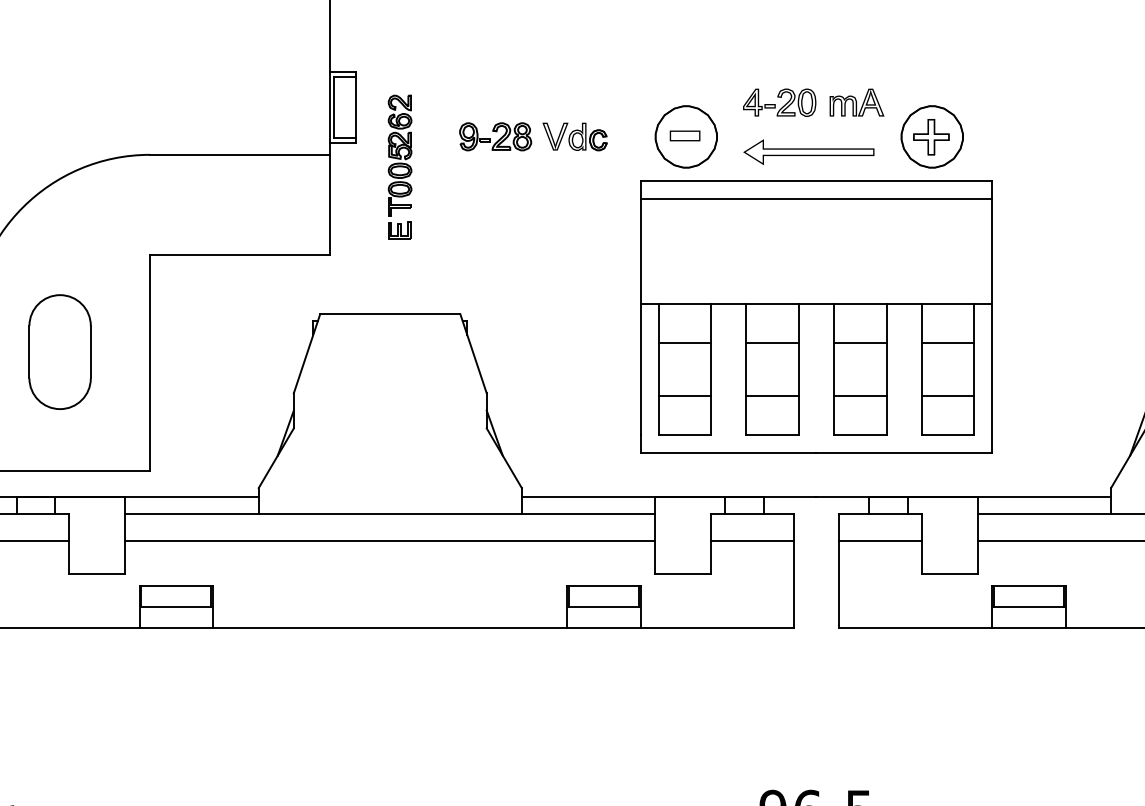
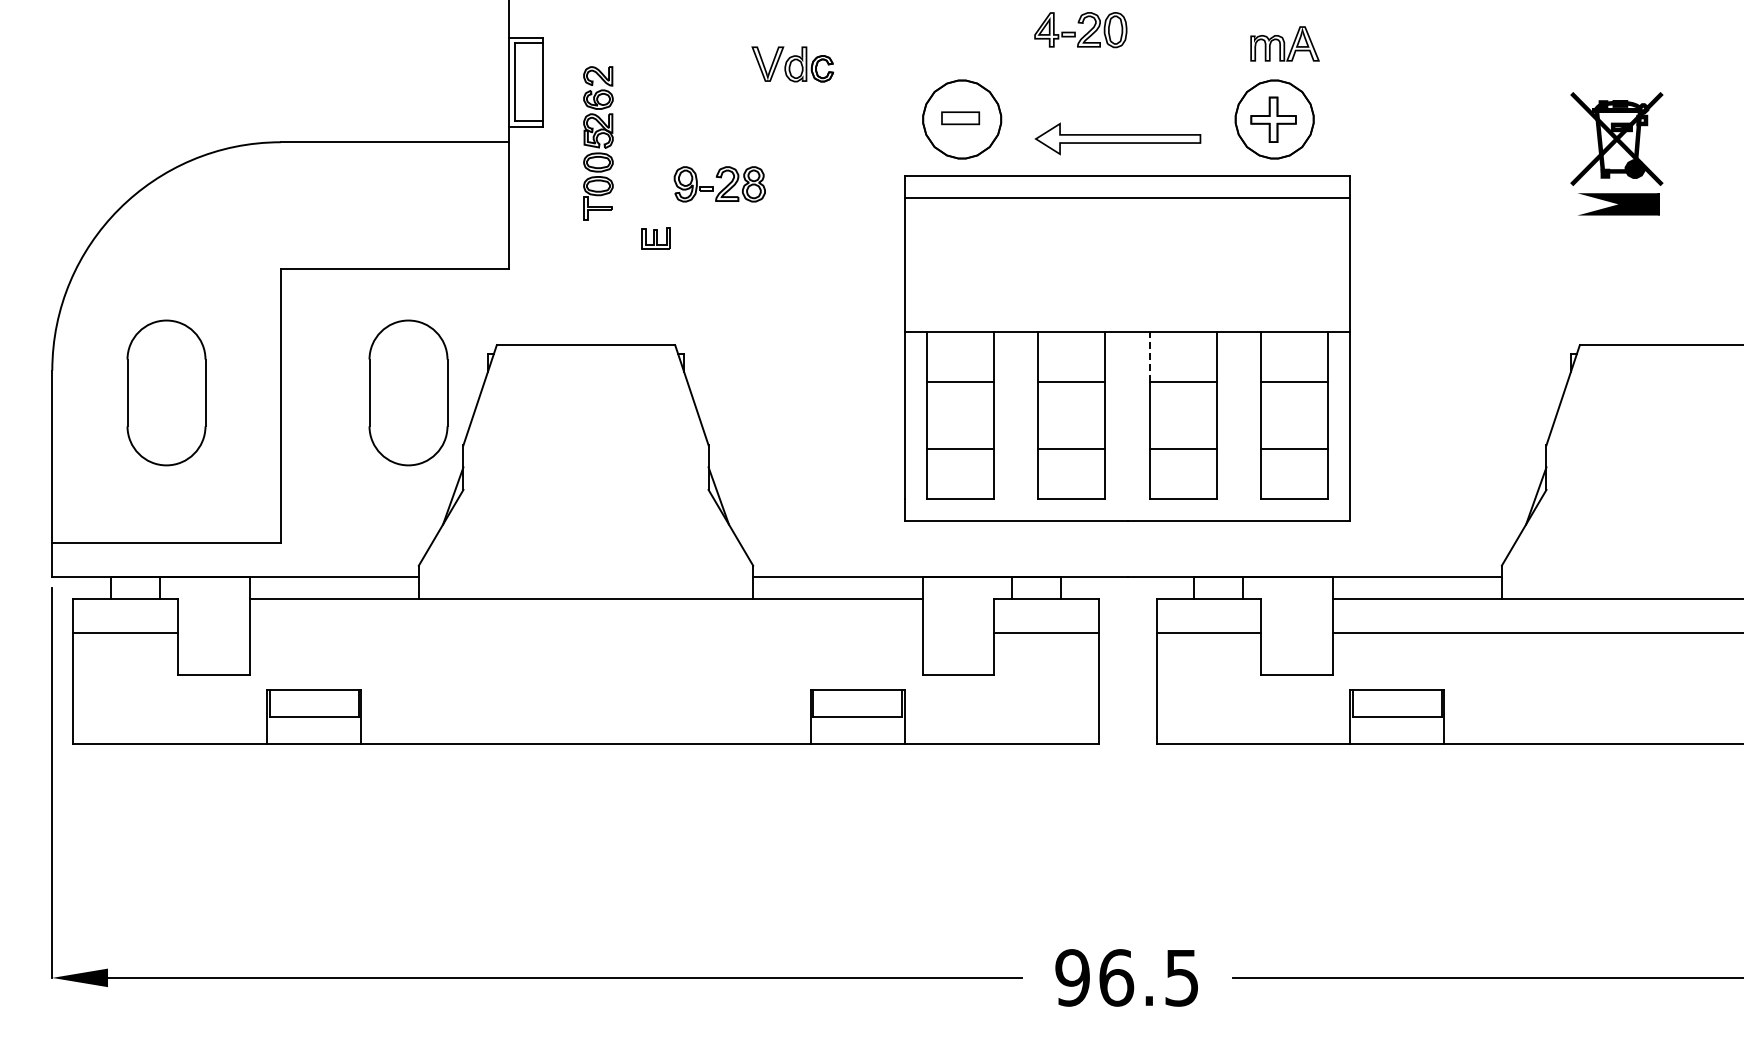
part: (856, 102) -> (1284, 43), moved
part: (779, 103) -> (1080, 30), moved
part: (495, 136) -> (719, 184), moved
part: (574, 136) -> (792, 64), moved
part: (399, 230) -> (655, 238), moved
line: (833, 323) -> (1149, 356), solid -> dashed
part: (250, 351) -> (408, 392), added
line: (389, 540) -> (585, 632), removed

